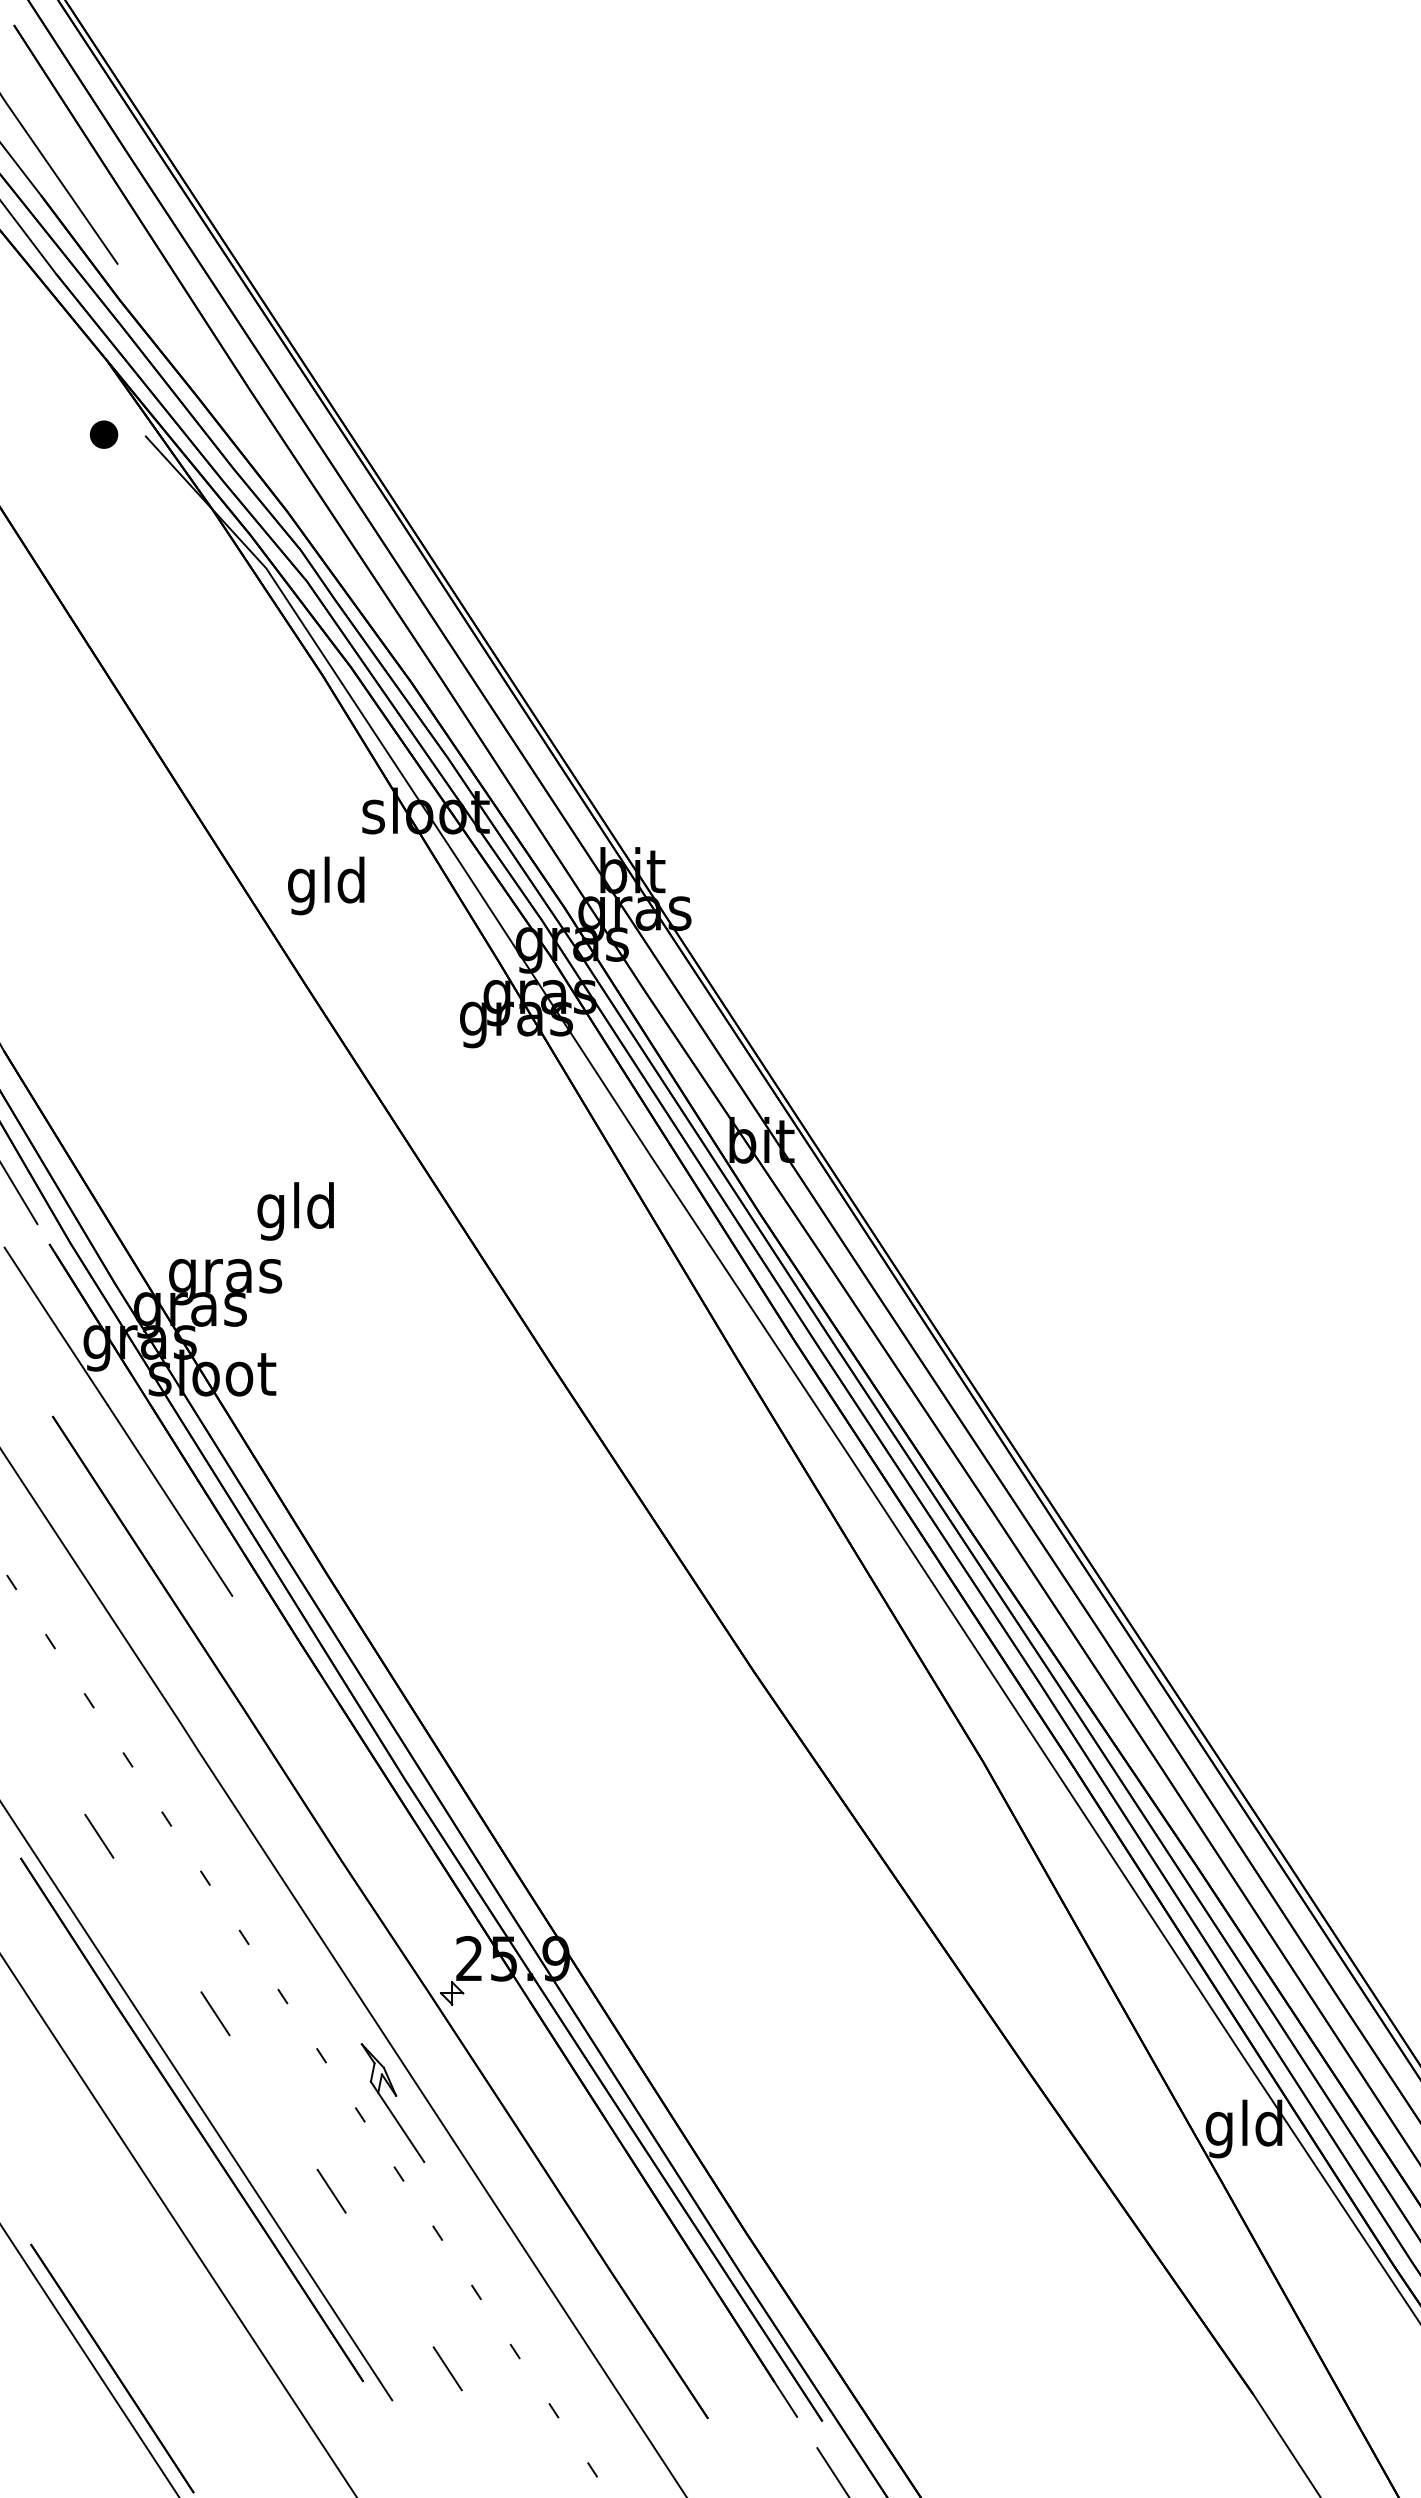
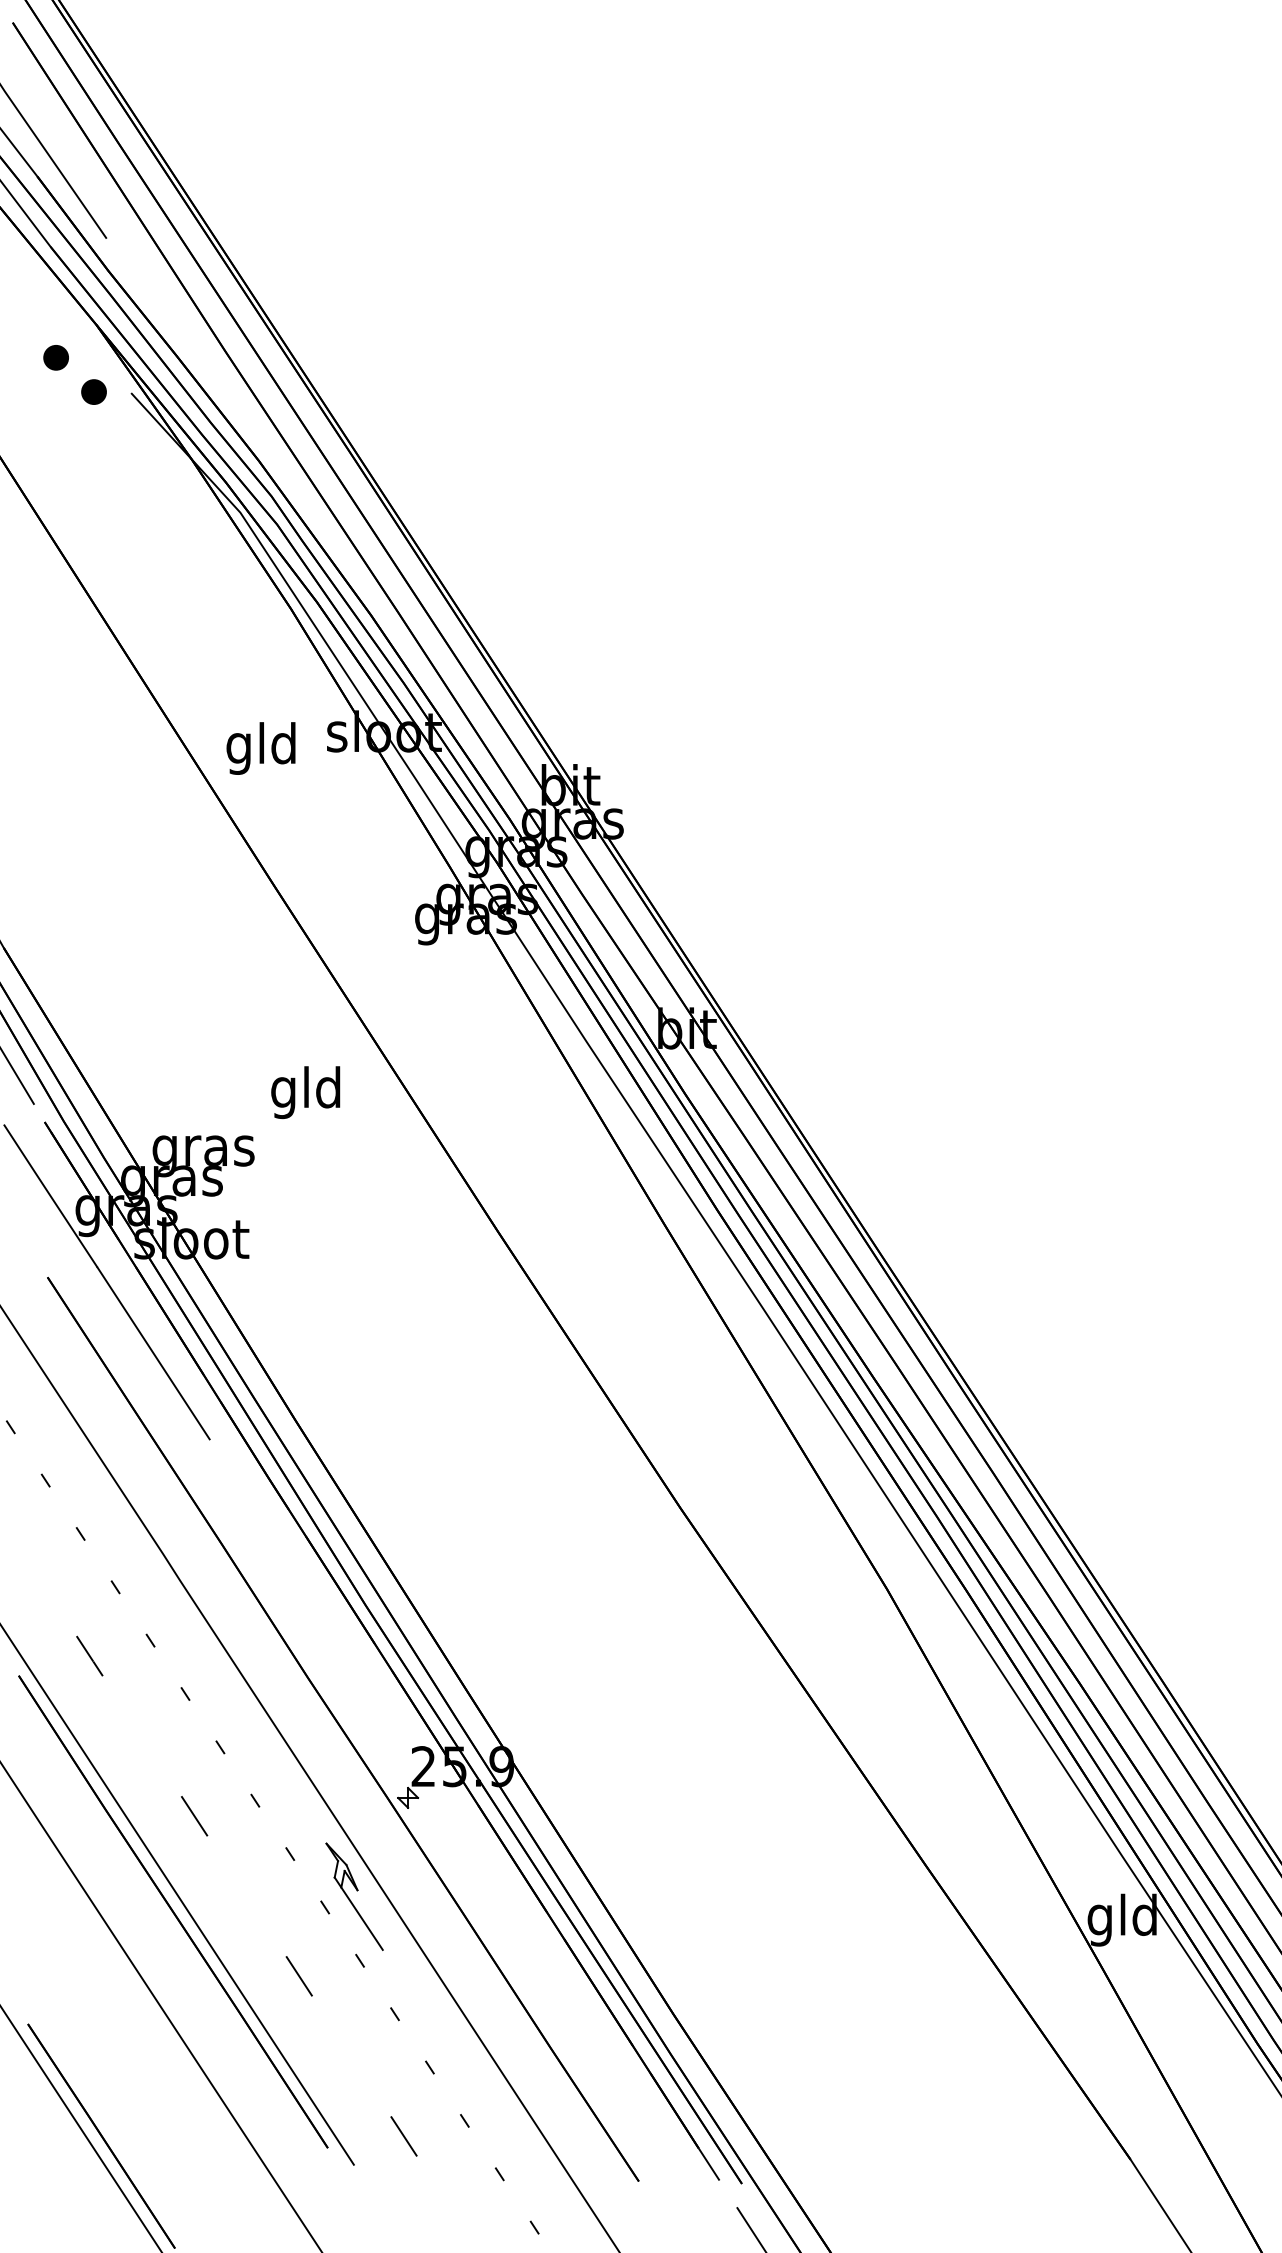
part: (61, 396) -> (55, 357), added
text: (326, 885) -> (261, 748), moved
text: (295, 1211) -> (305, 1092), moved

